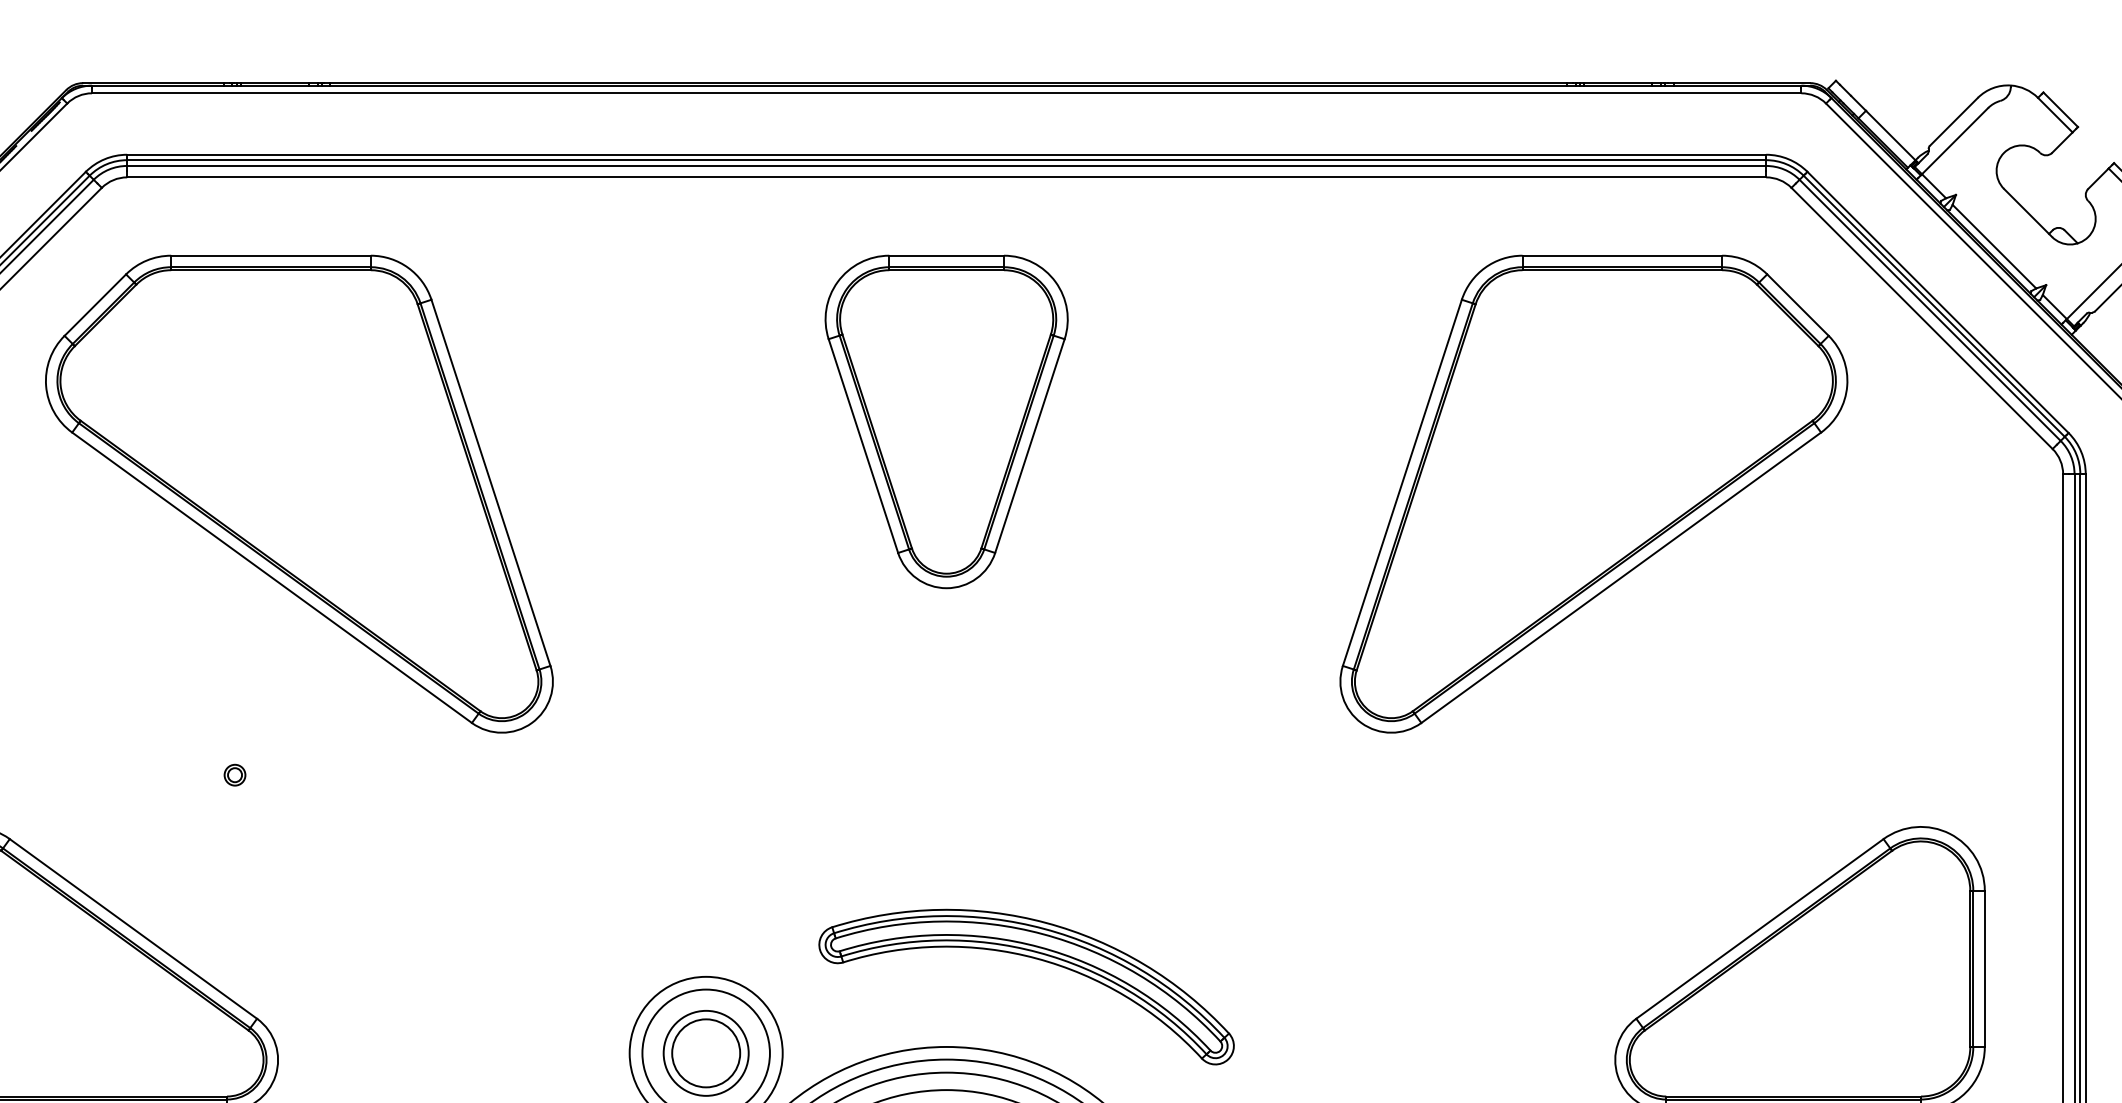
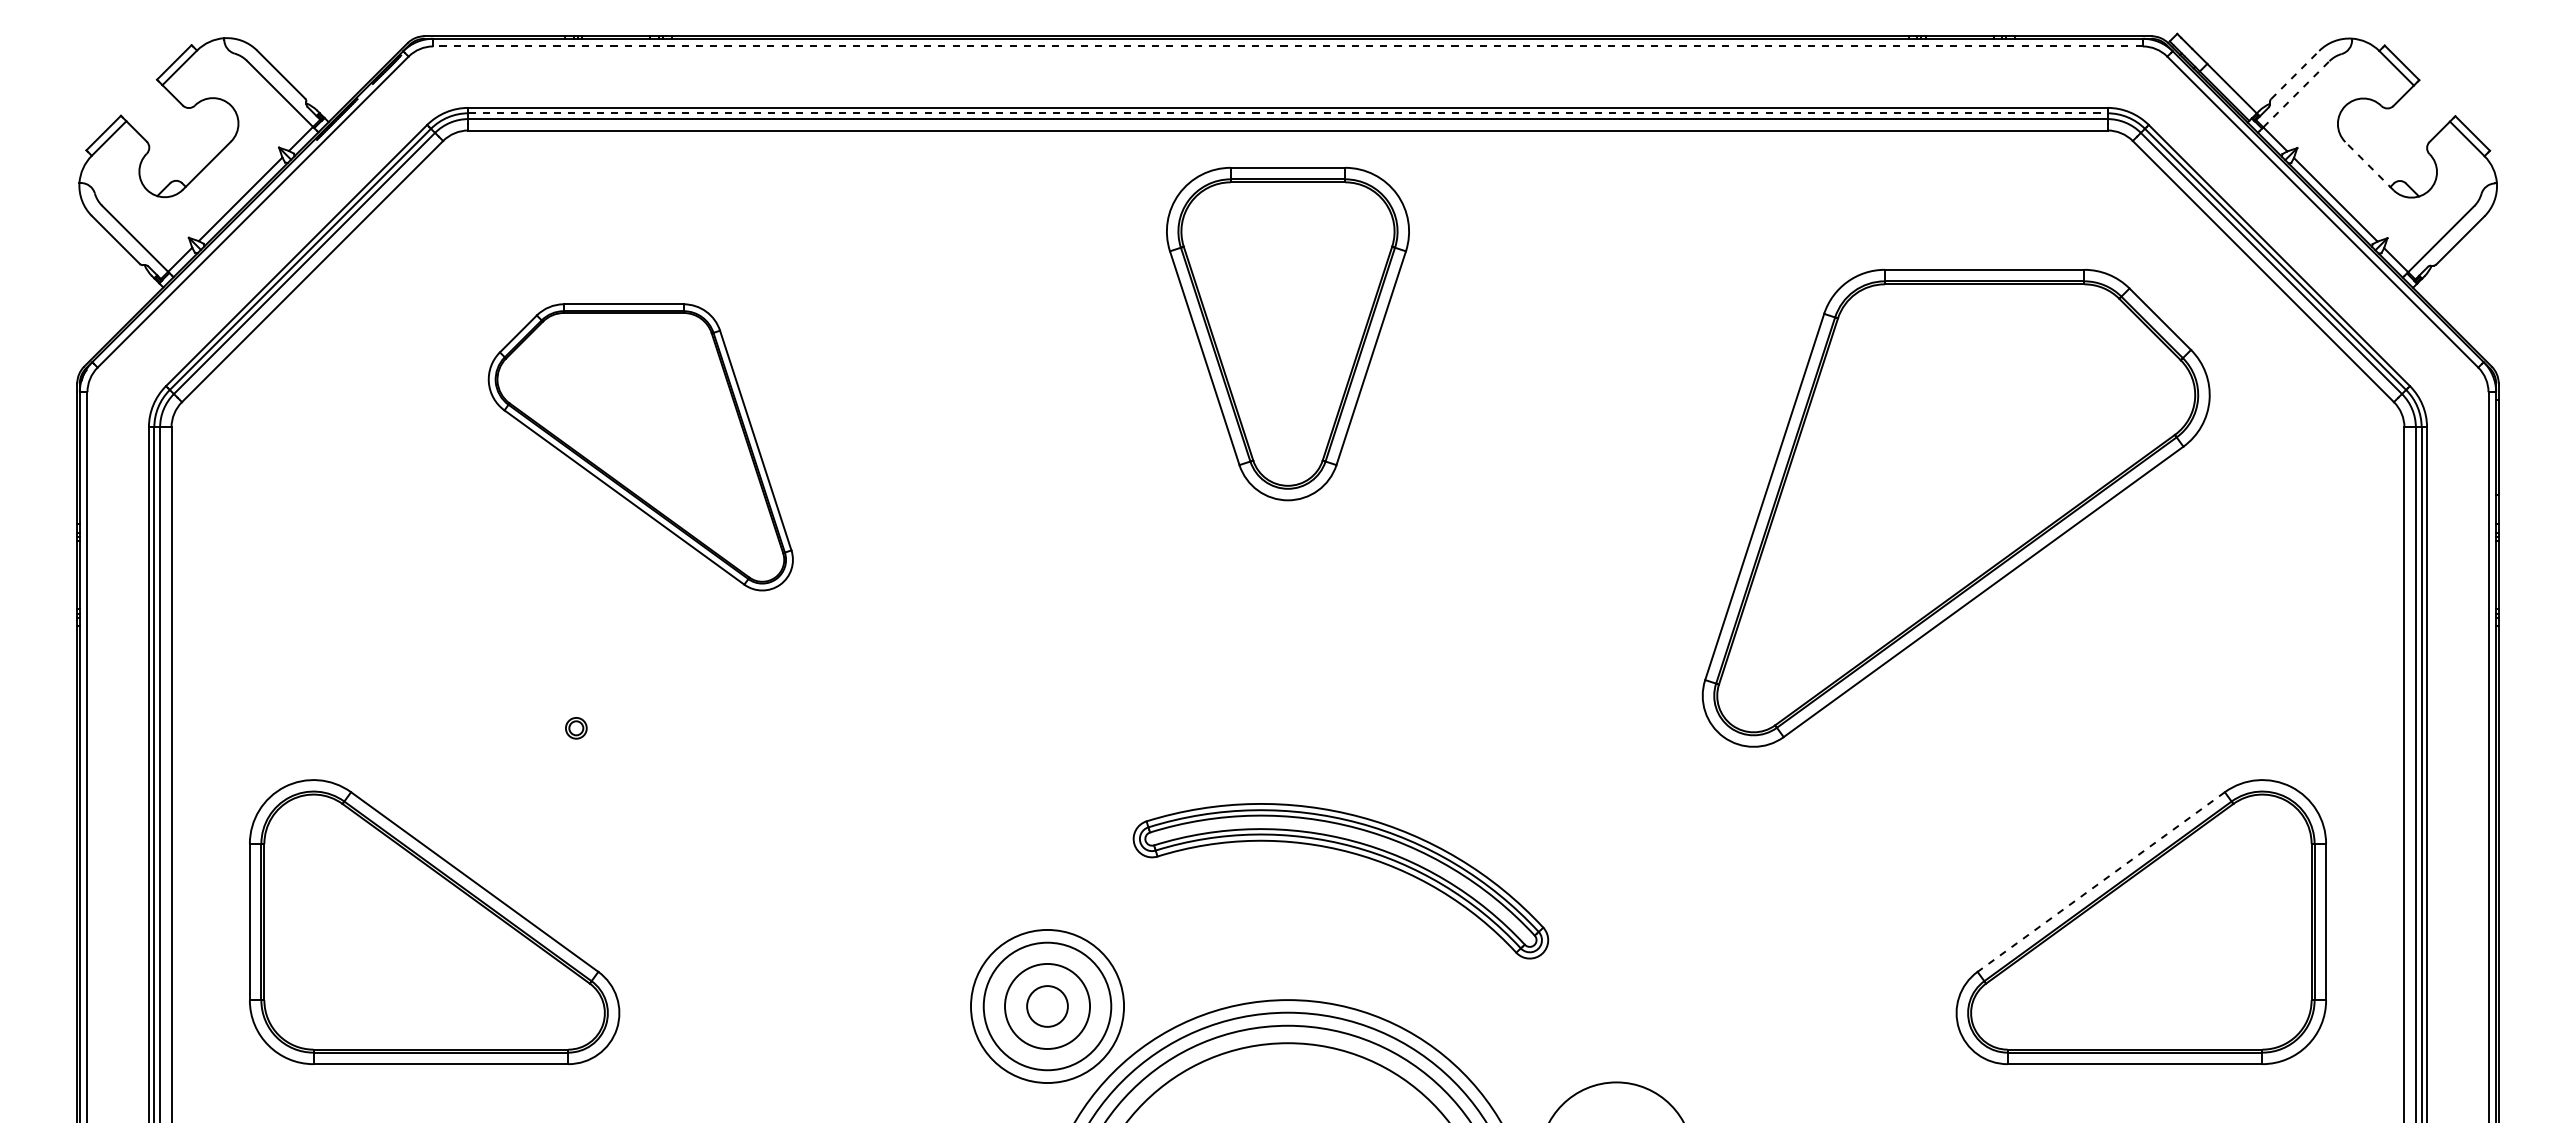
line: (947, 93) -> (1288, 46), solid -> dashed
line: (1954, 122) -> (2295, 75), solid -> dashed
line: (1955, 141) -> (2296, 94), solid -> dashed
line: (947, 160) -> (1288, 113), solid -> dashed
line: (2028, 212) -> (2369, 165), solid -> dashed
part: (946, 422) -> (1287, 334), moved
part: (299, 494) -> (640, 447), size x0.6
part: (1593, 494) -> (1955, 508), moved
line: (1760, 929) -> (2101, 882), solid -> dashed
part: (1035, 959) -> (1349, 853), moved
circle: (706, 1053) -> (1047, 1006), size x0.6

